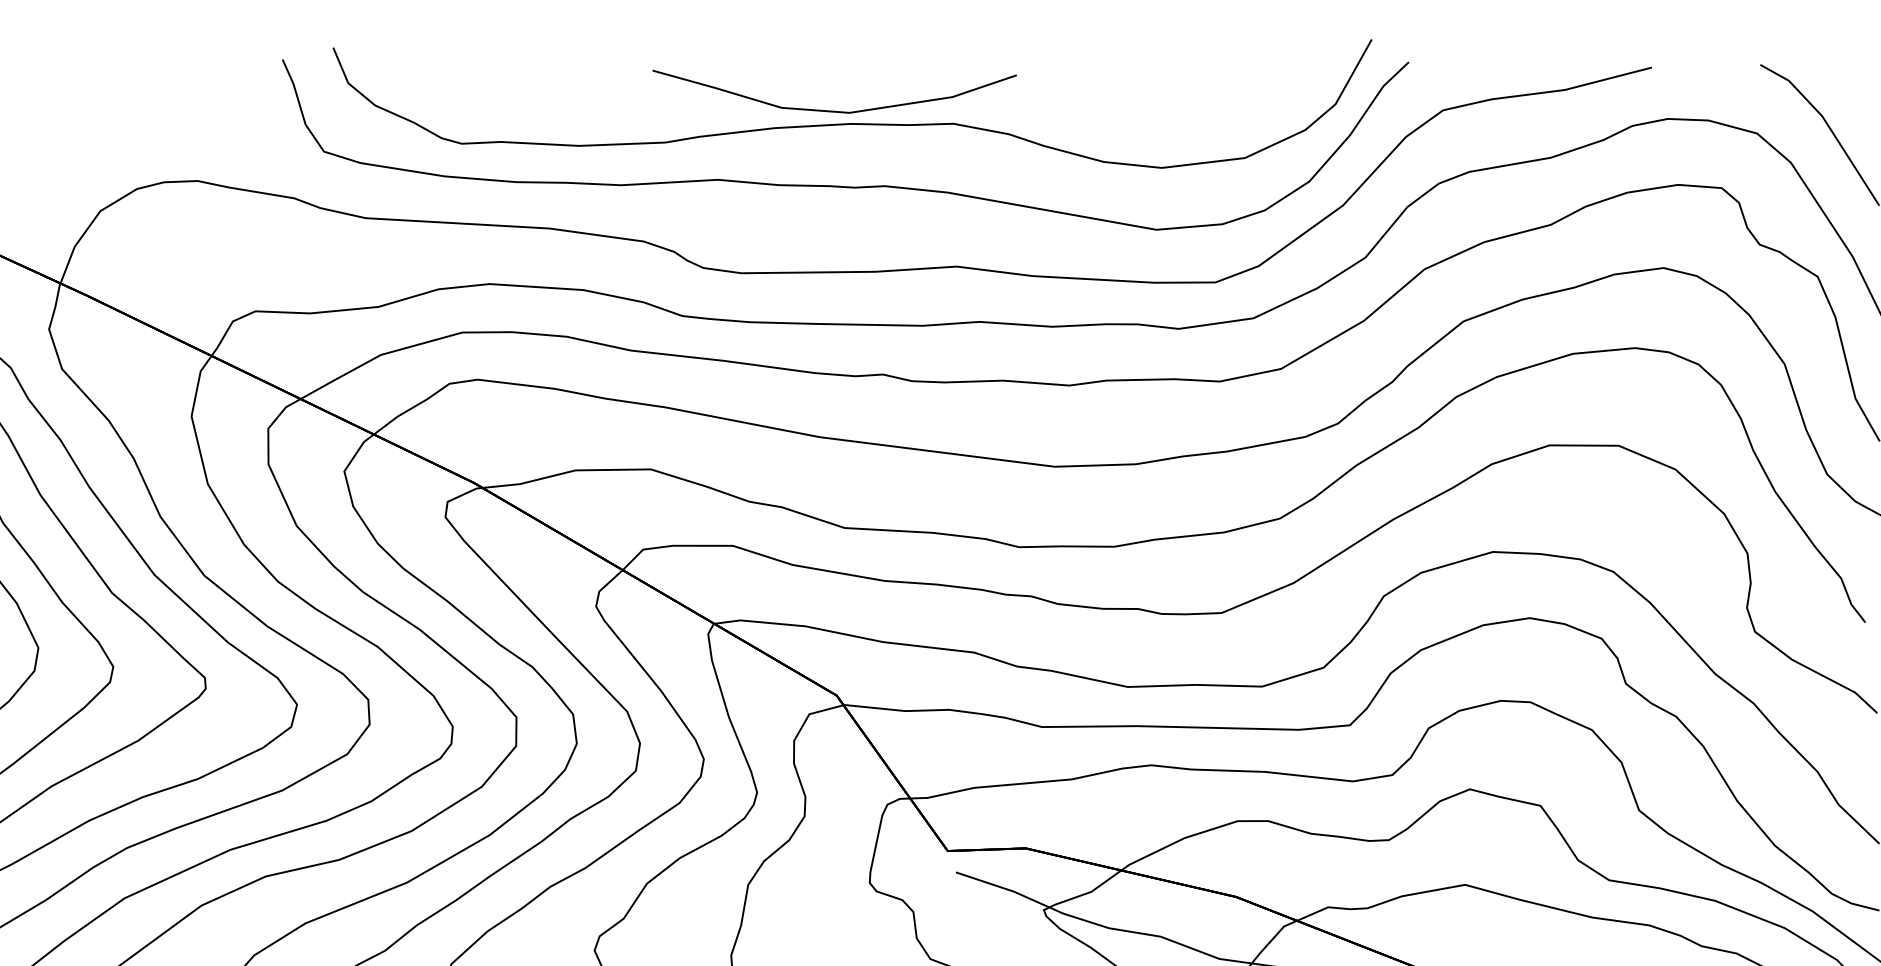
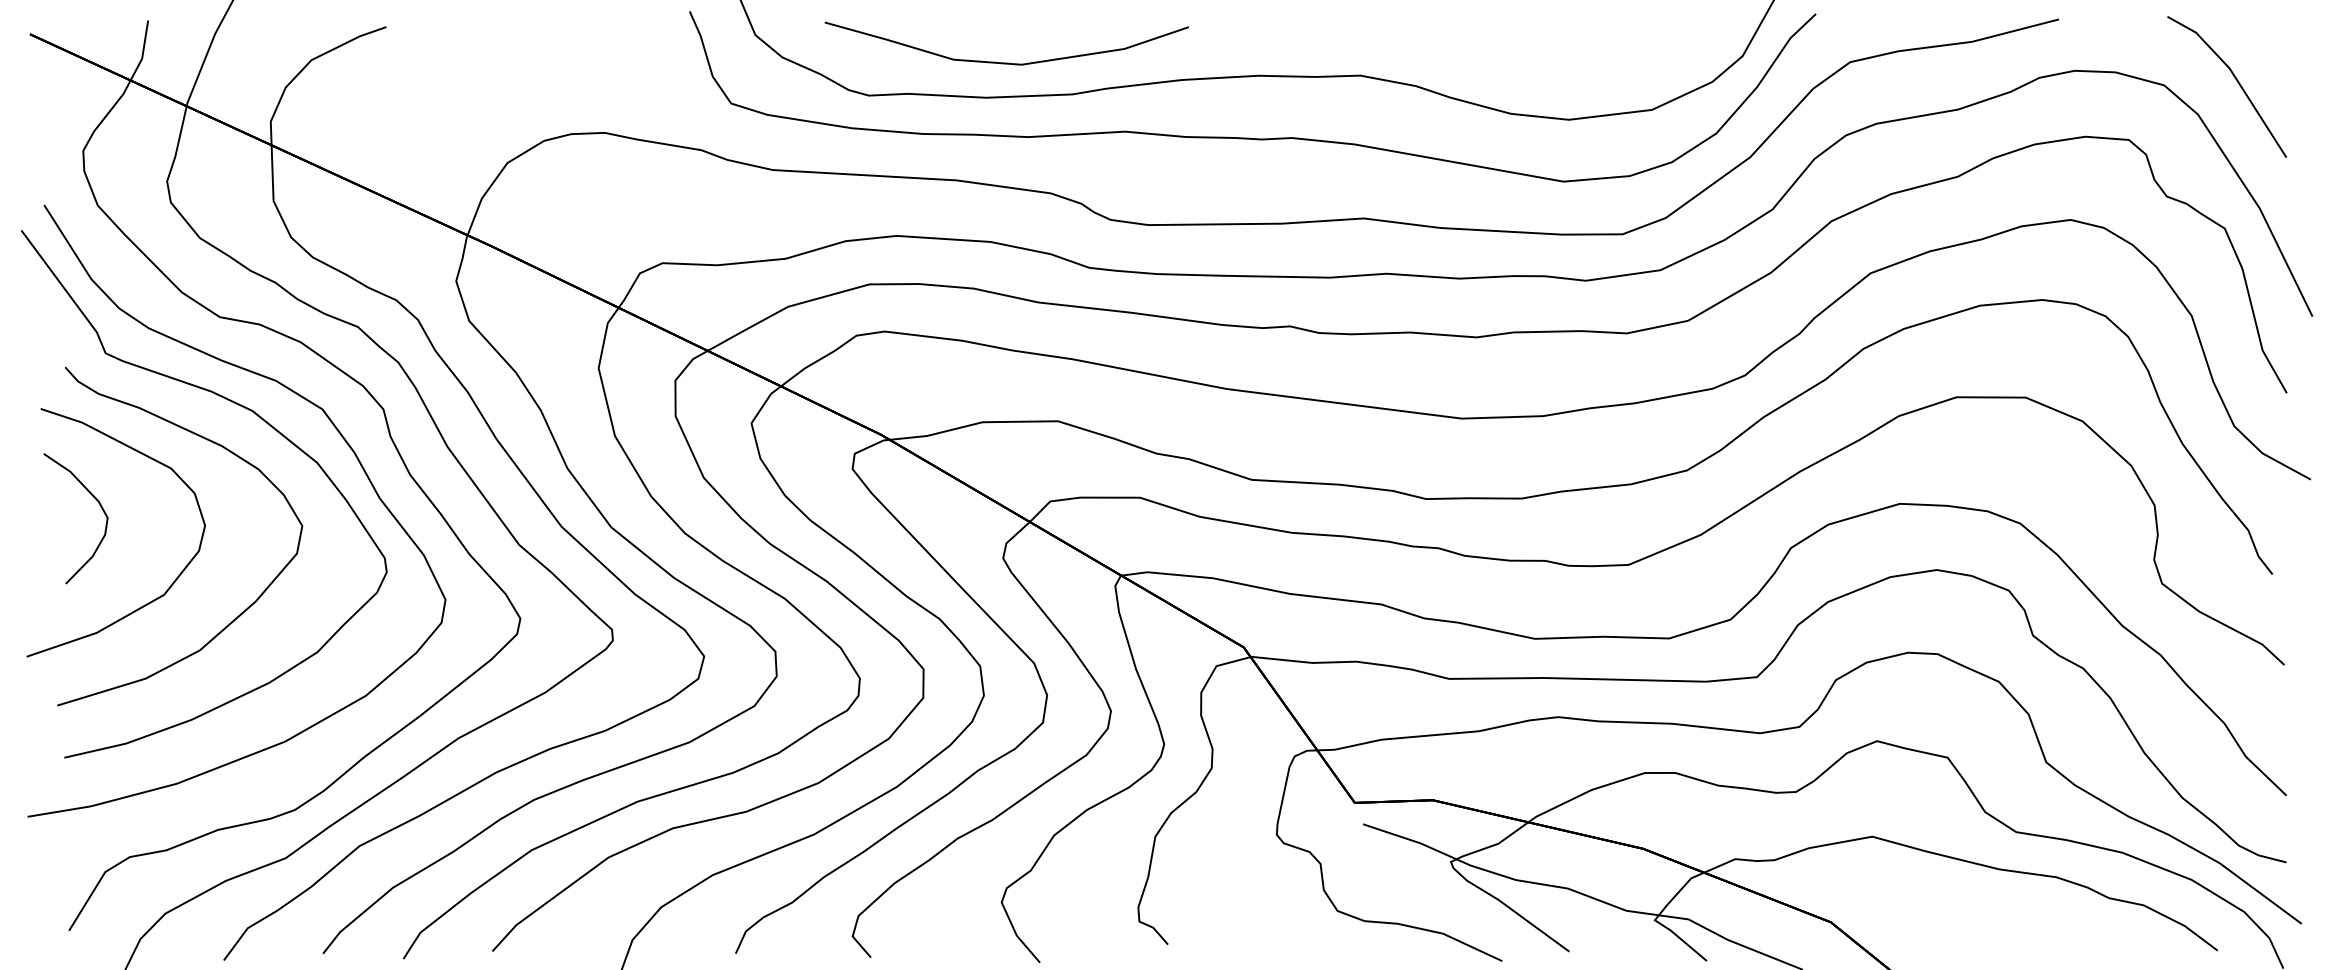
curve: (834, 110) -> (1006, 62), moved

